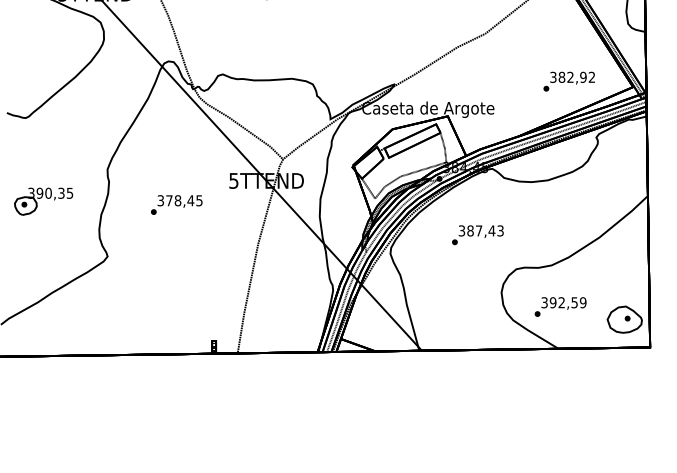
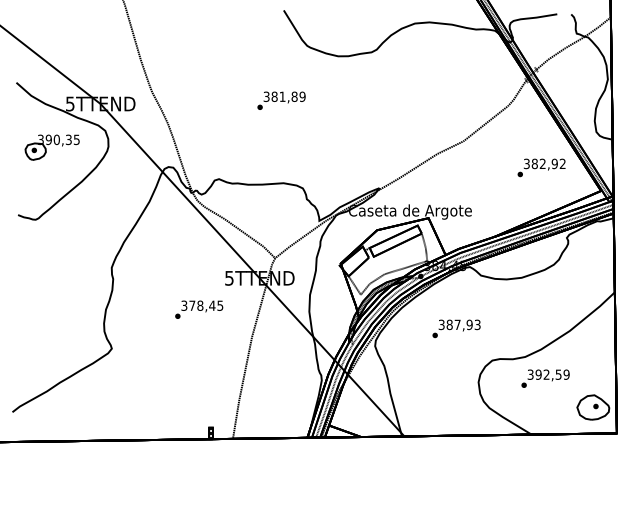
text: (569, 81) -> (541, 167), moved
part: (42, 201) -> (51, 147), moved
text: (177, 204) -> (199, 309), moved
text: (491, 230) -> (469, 324), 387,43 -> 387,93
text: (560, 306) -> (545, 378), moved

